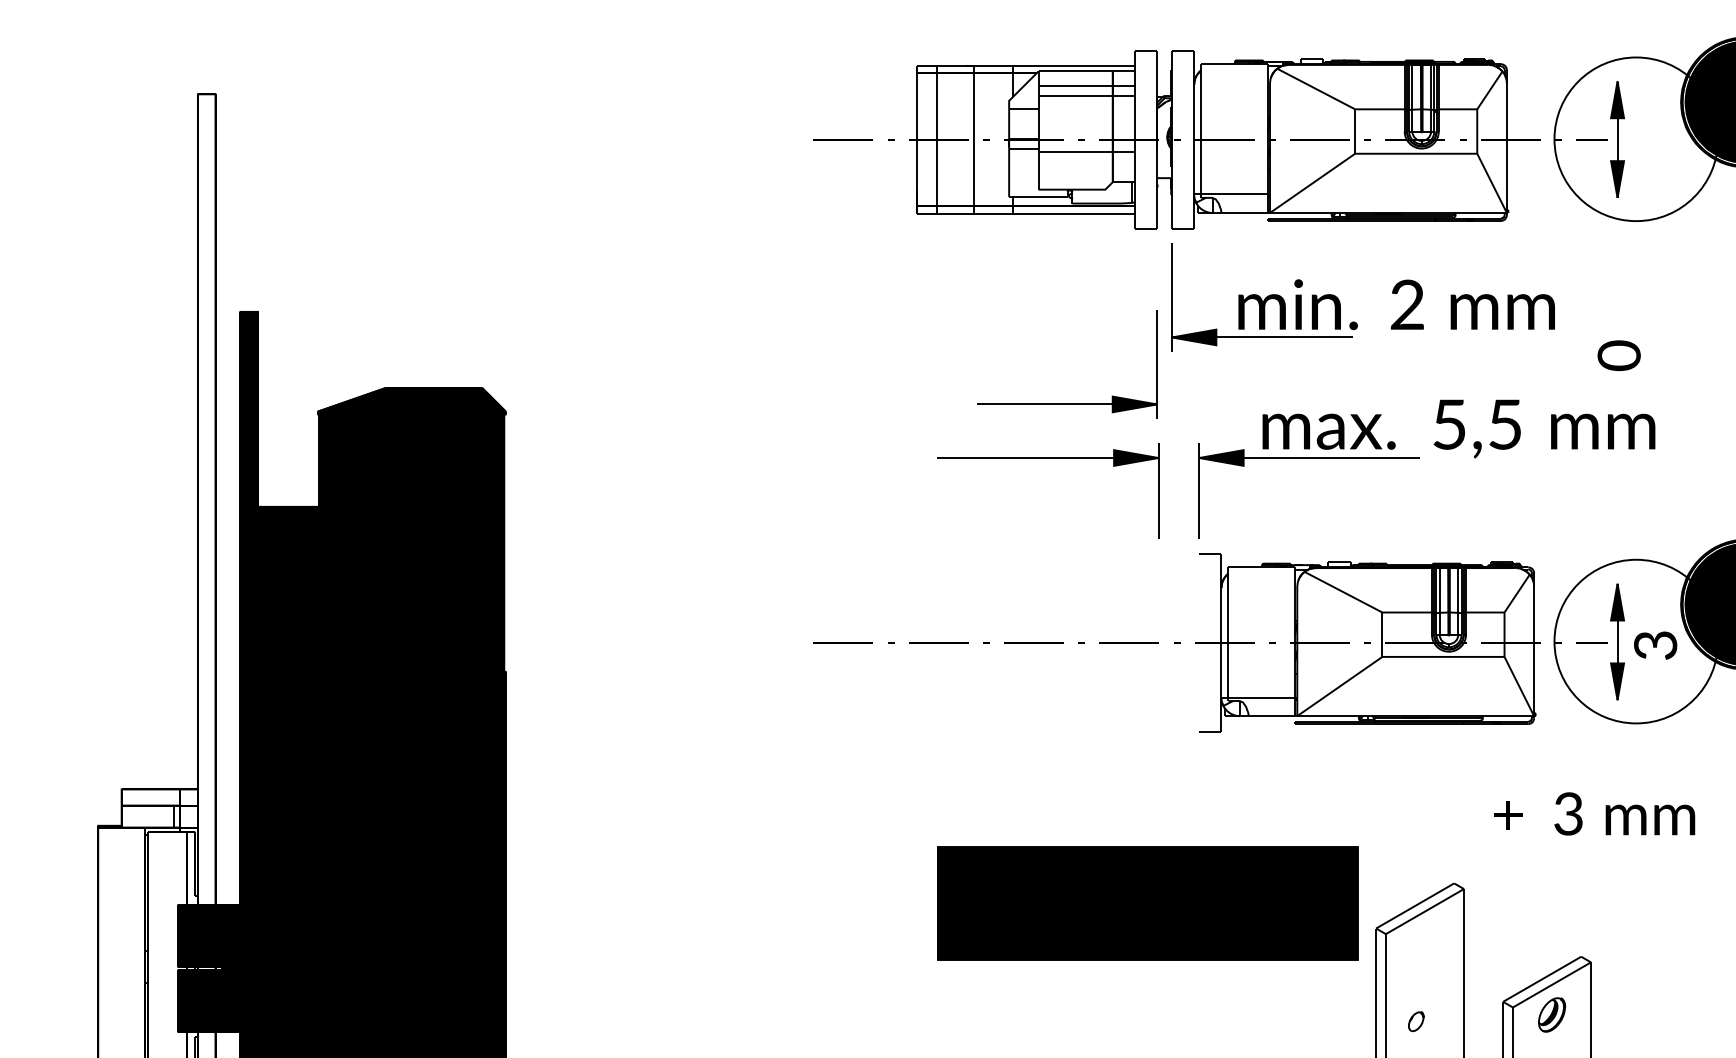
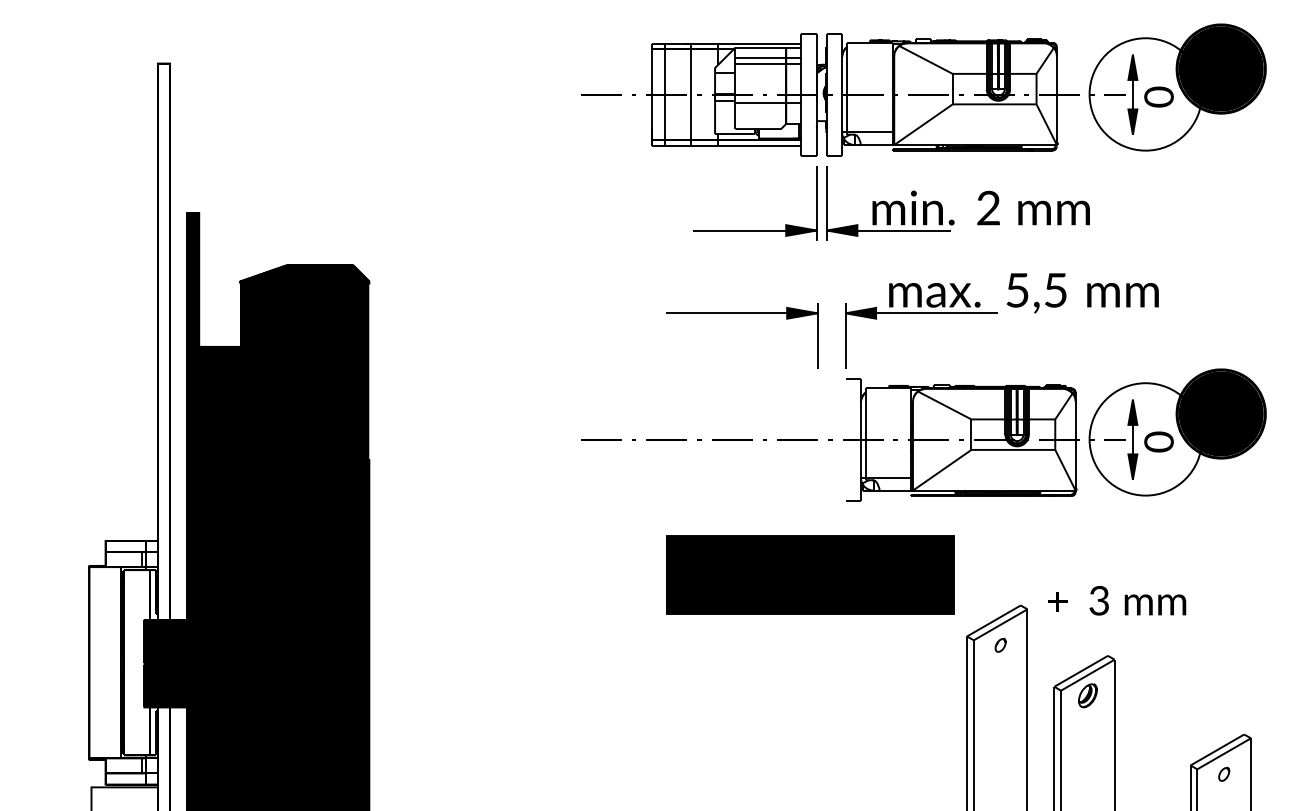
text: (1618, 354) -> (1158, 96), moved
part: (1068, 404) -> (755, 230), moved
text: (1654, 644) -> (1158, 441), 3 -> 0
text: (1595, 813) -> (1117, 600), moved
part: (1148, 902) -> (810, 574), moved
part: (1416, 1020) -> (1000, 644), moved

